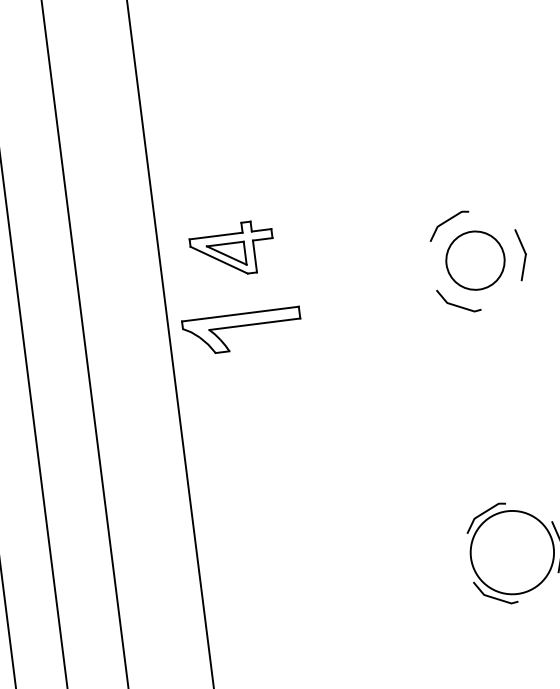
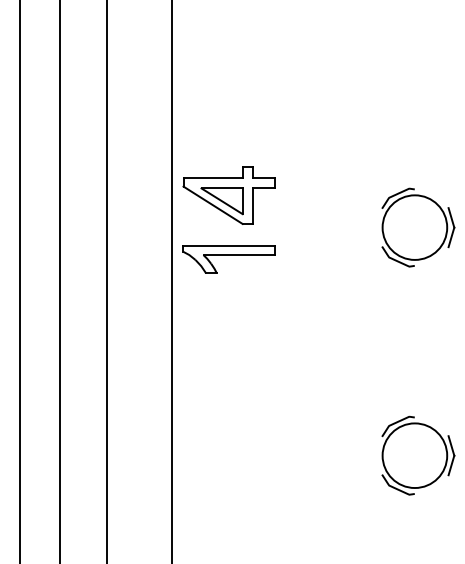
part: (231, 249) -> (228, 195), size x1.43
circle: (474, 260) -> (414, 227), size x1.43

